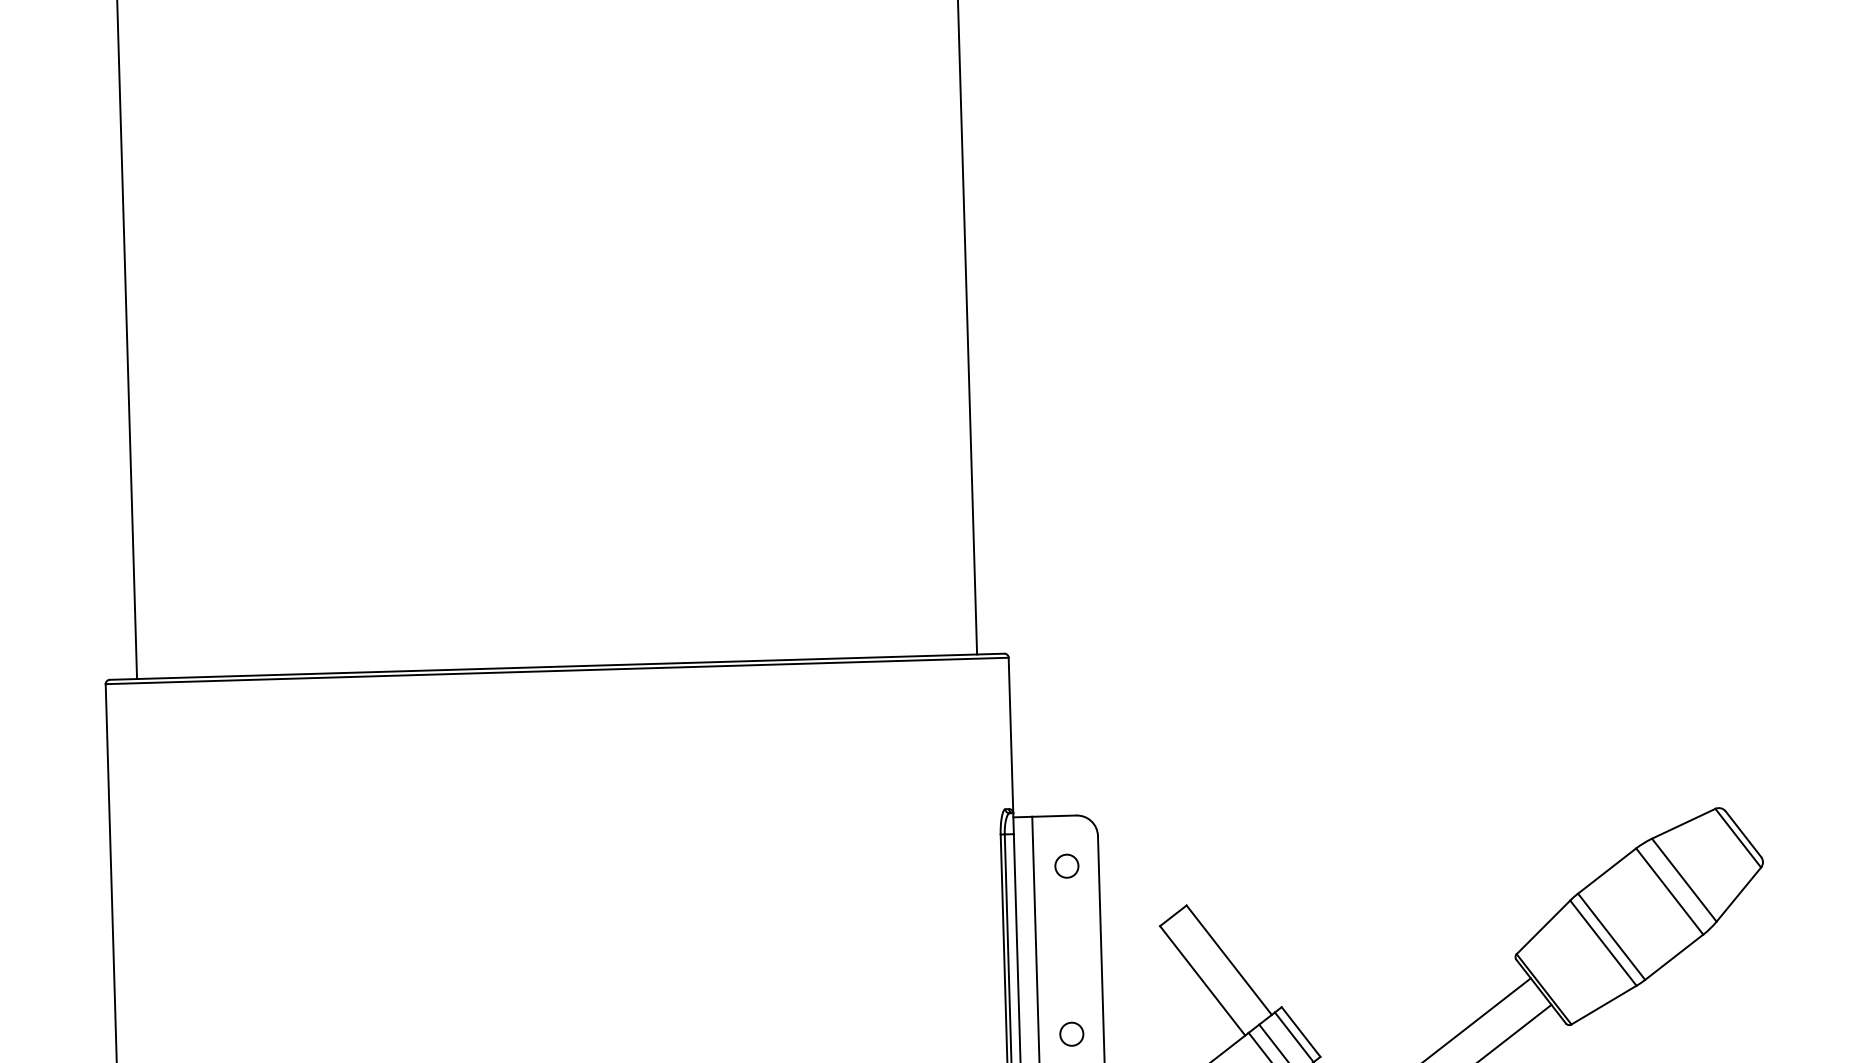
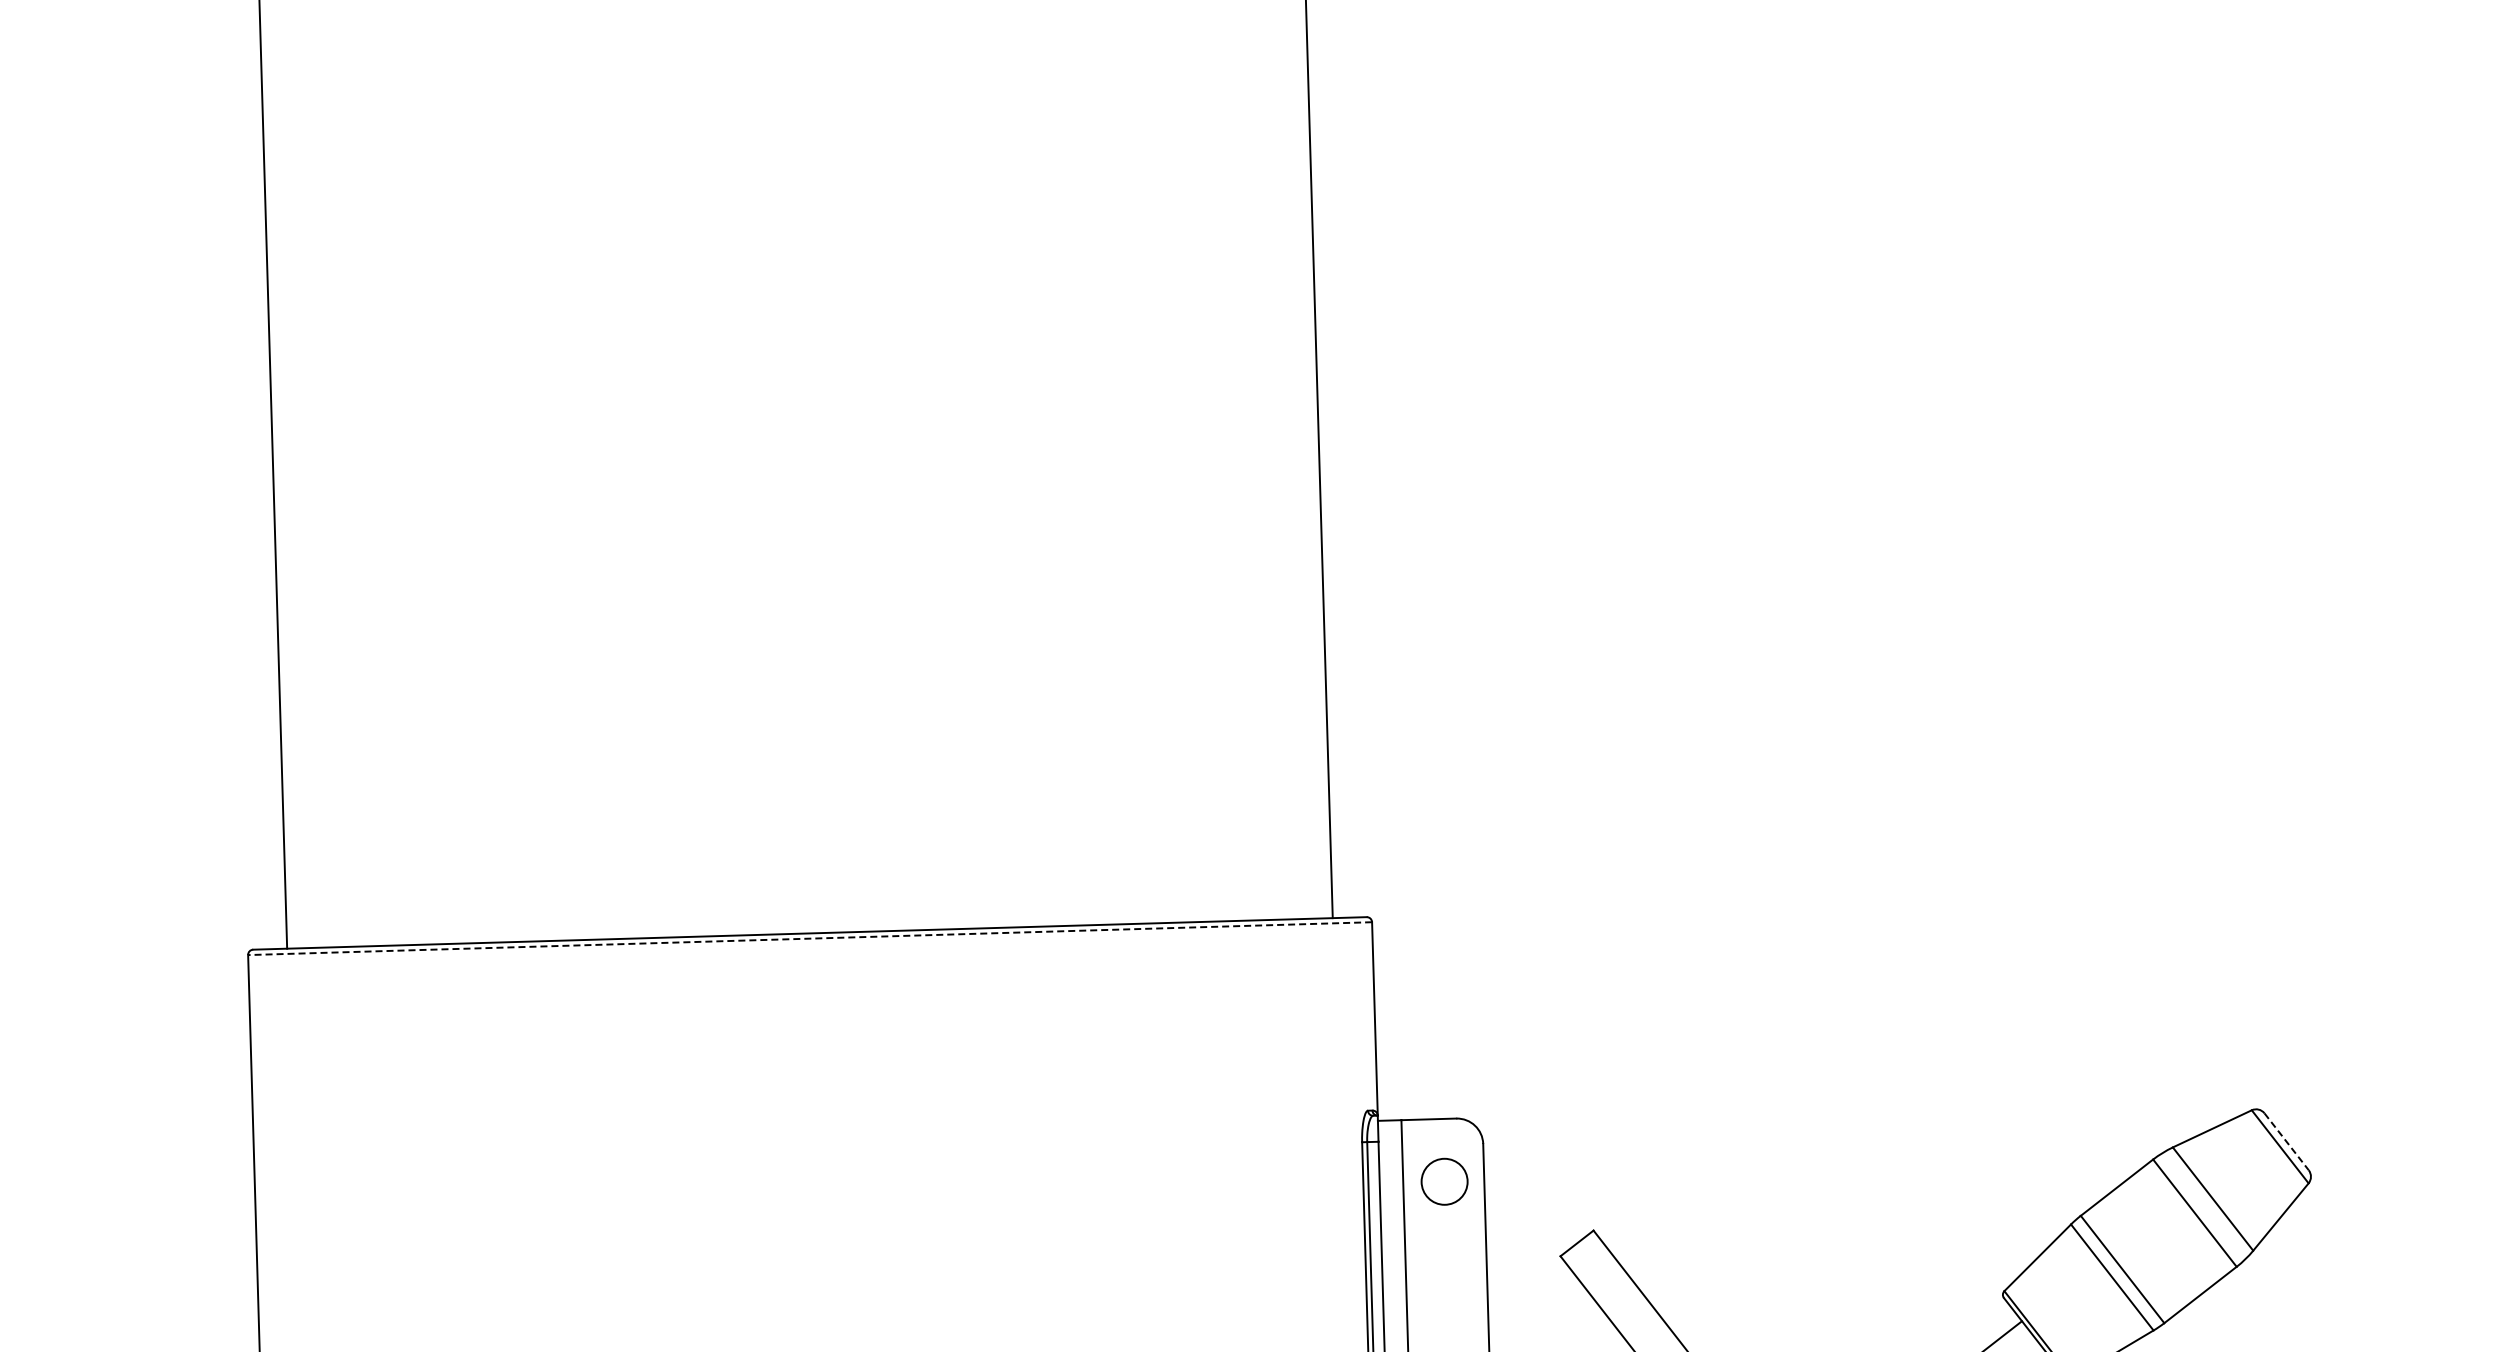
line: (556, 670) -> (809, 938), solid -> dashed
line: (1743, 834) -> (2286, 1142), solid -> dashed
circle: (1066, 866) -> (1444, 1181), size x1.6

